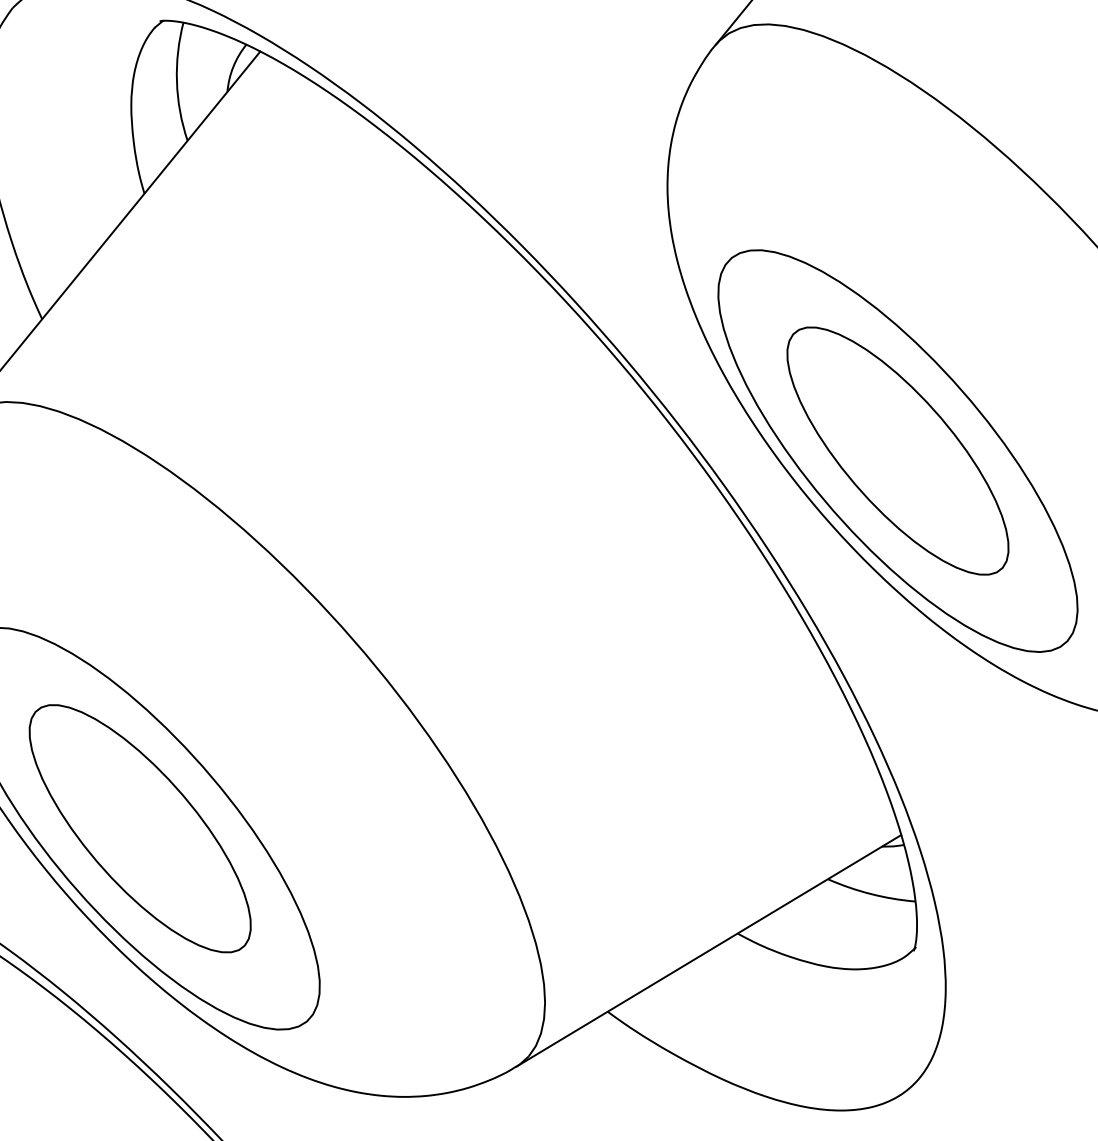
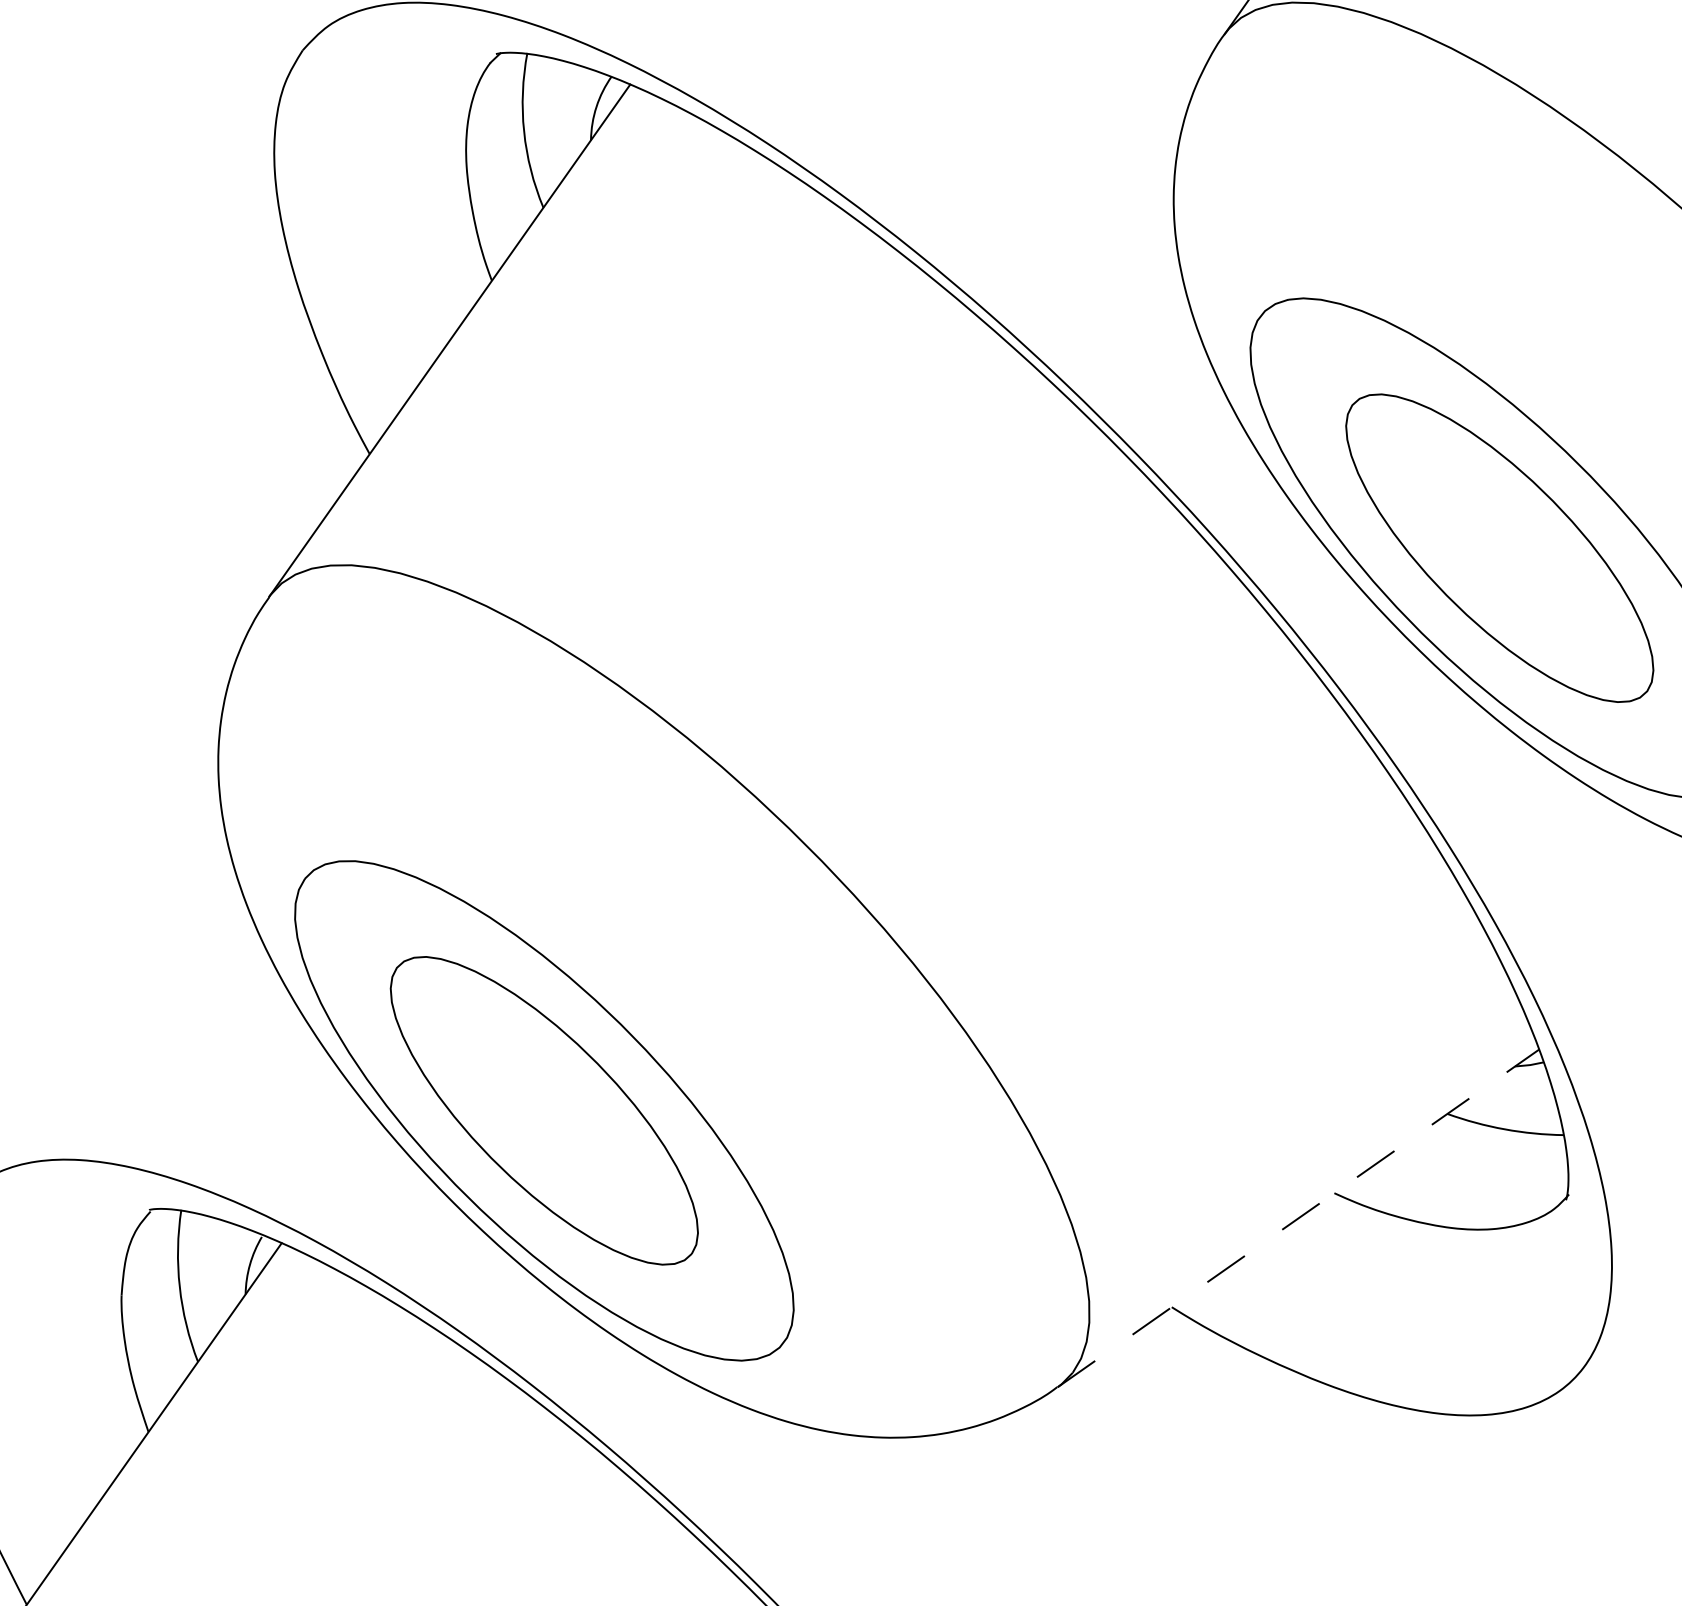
line: (708, 950) -> (1298, 1218), solid -> dashed

